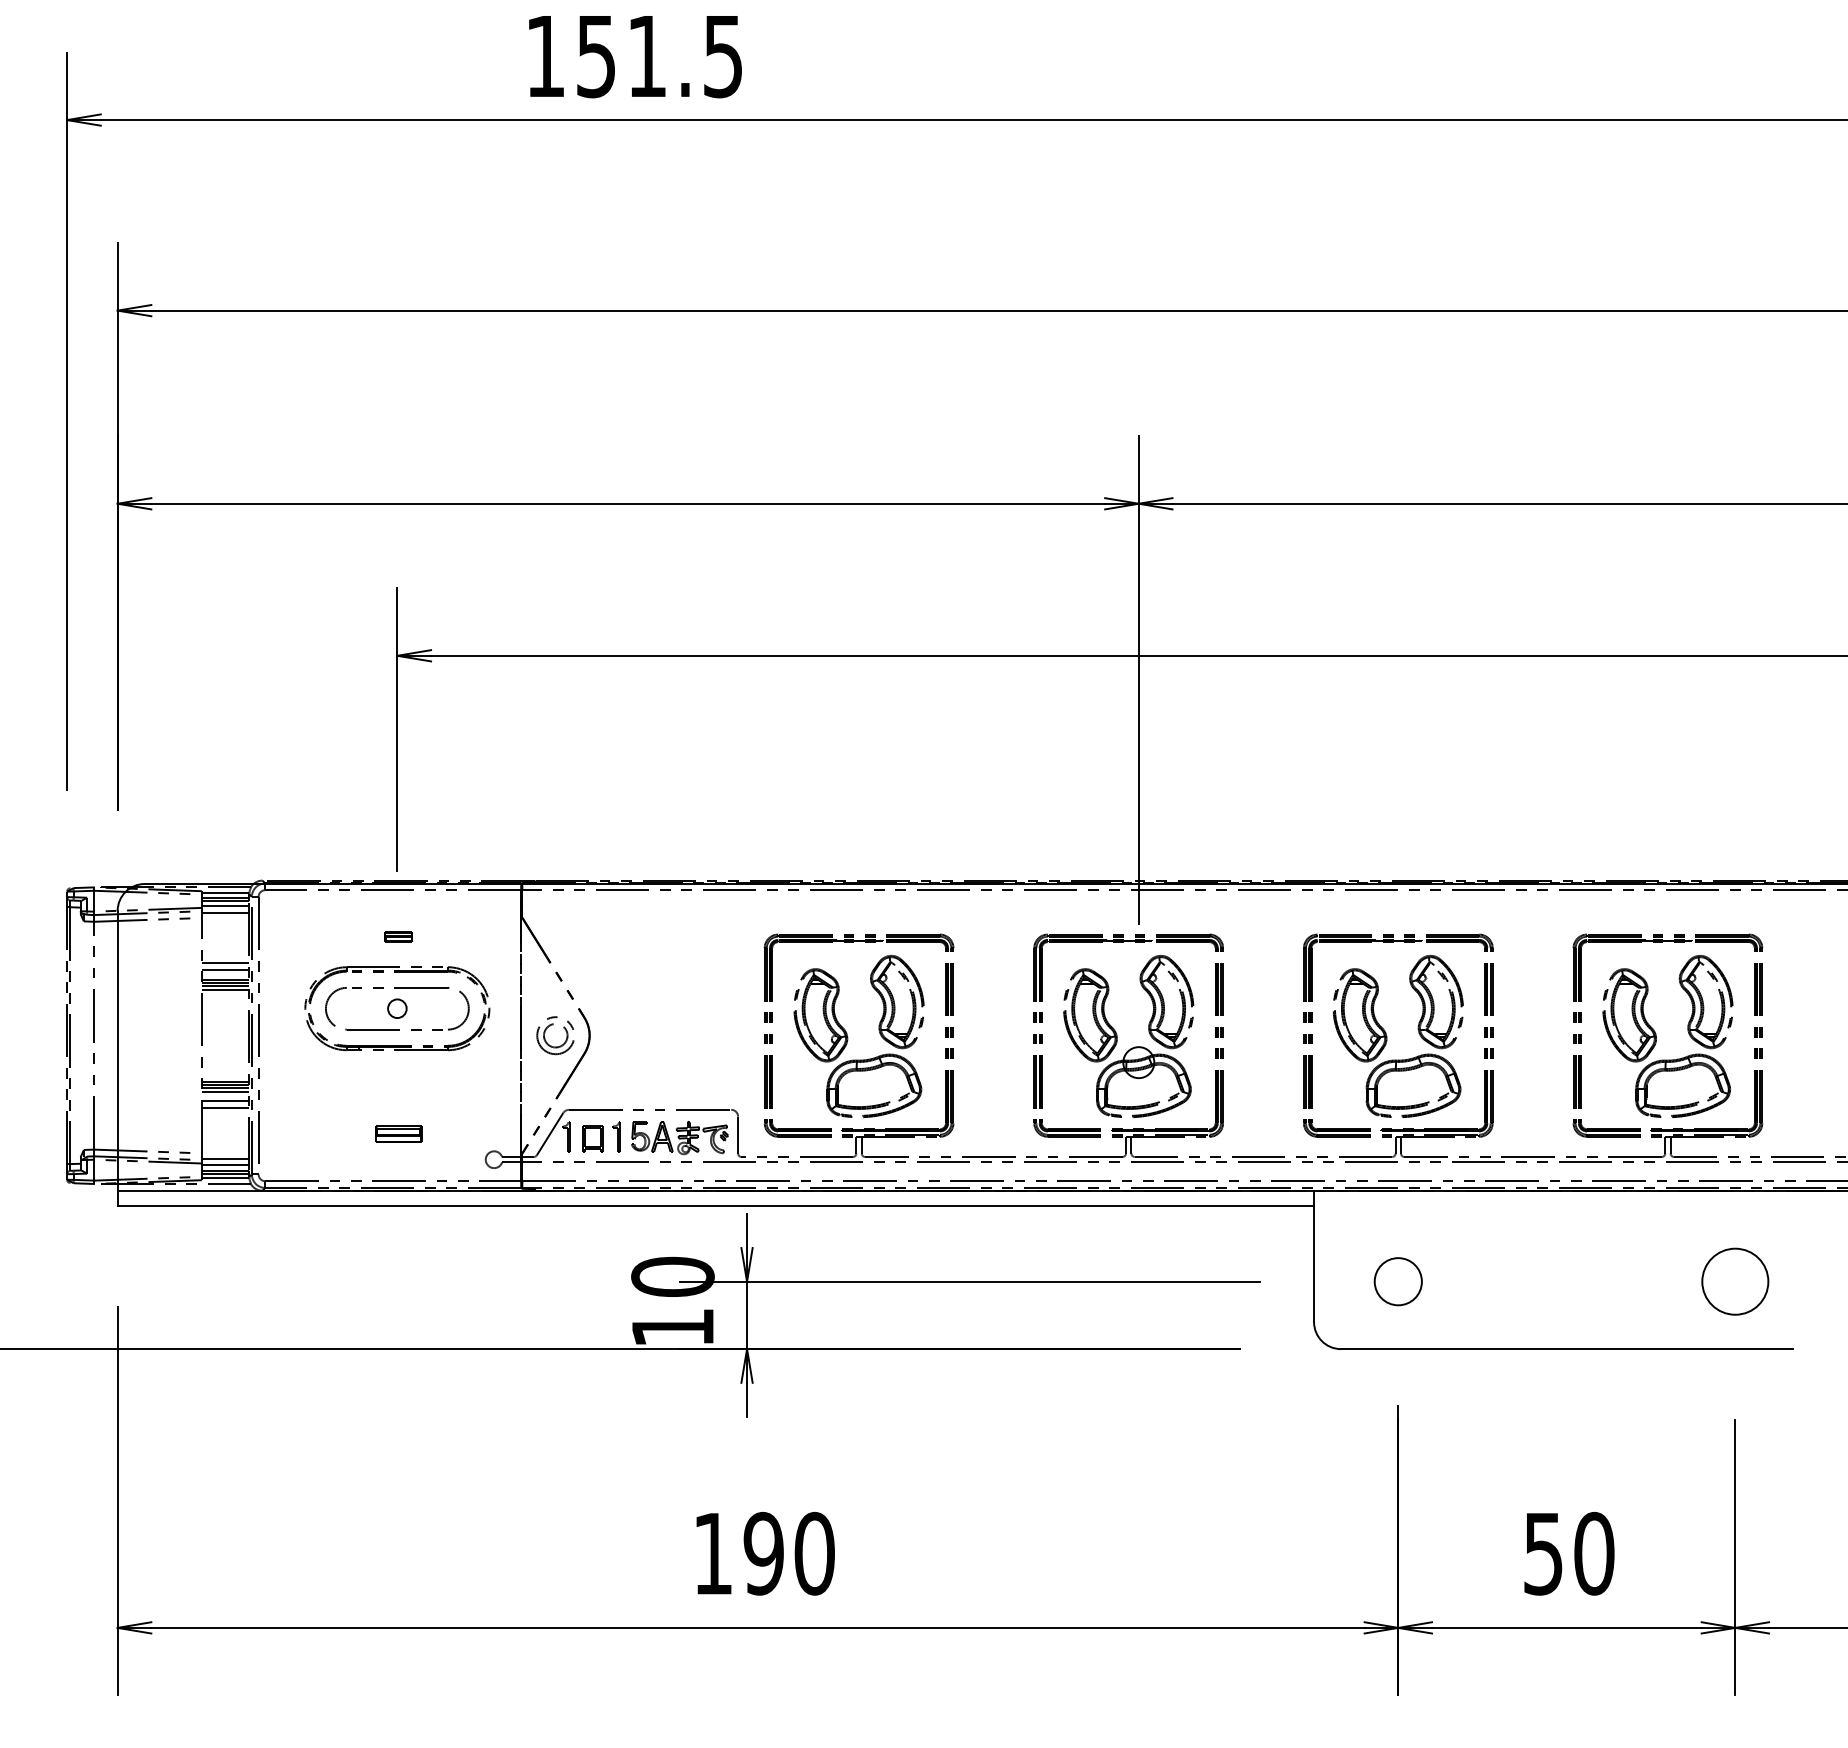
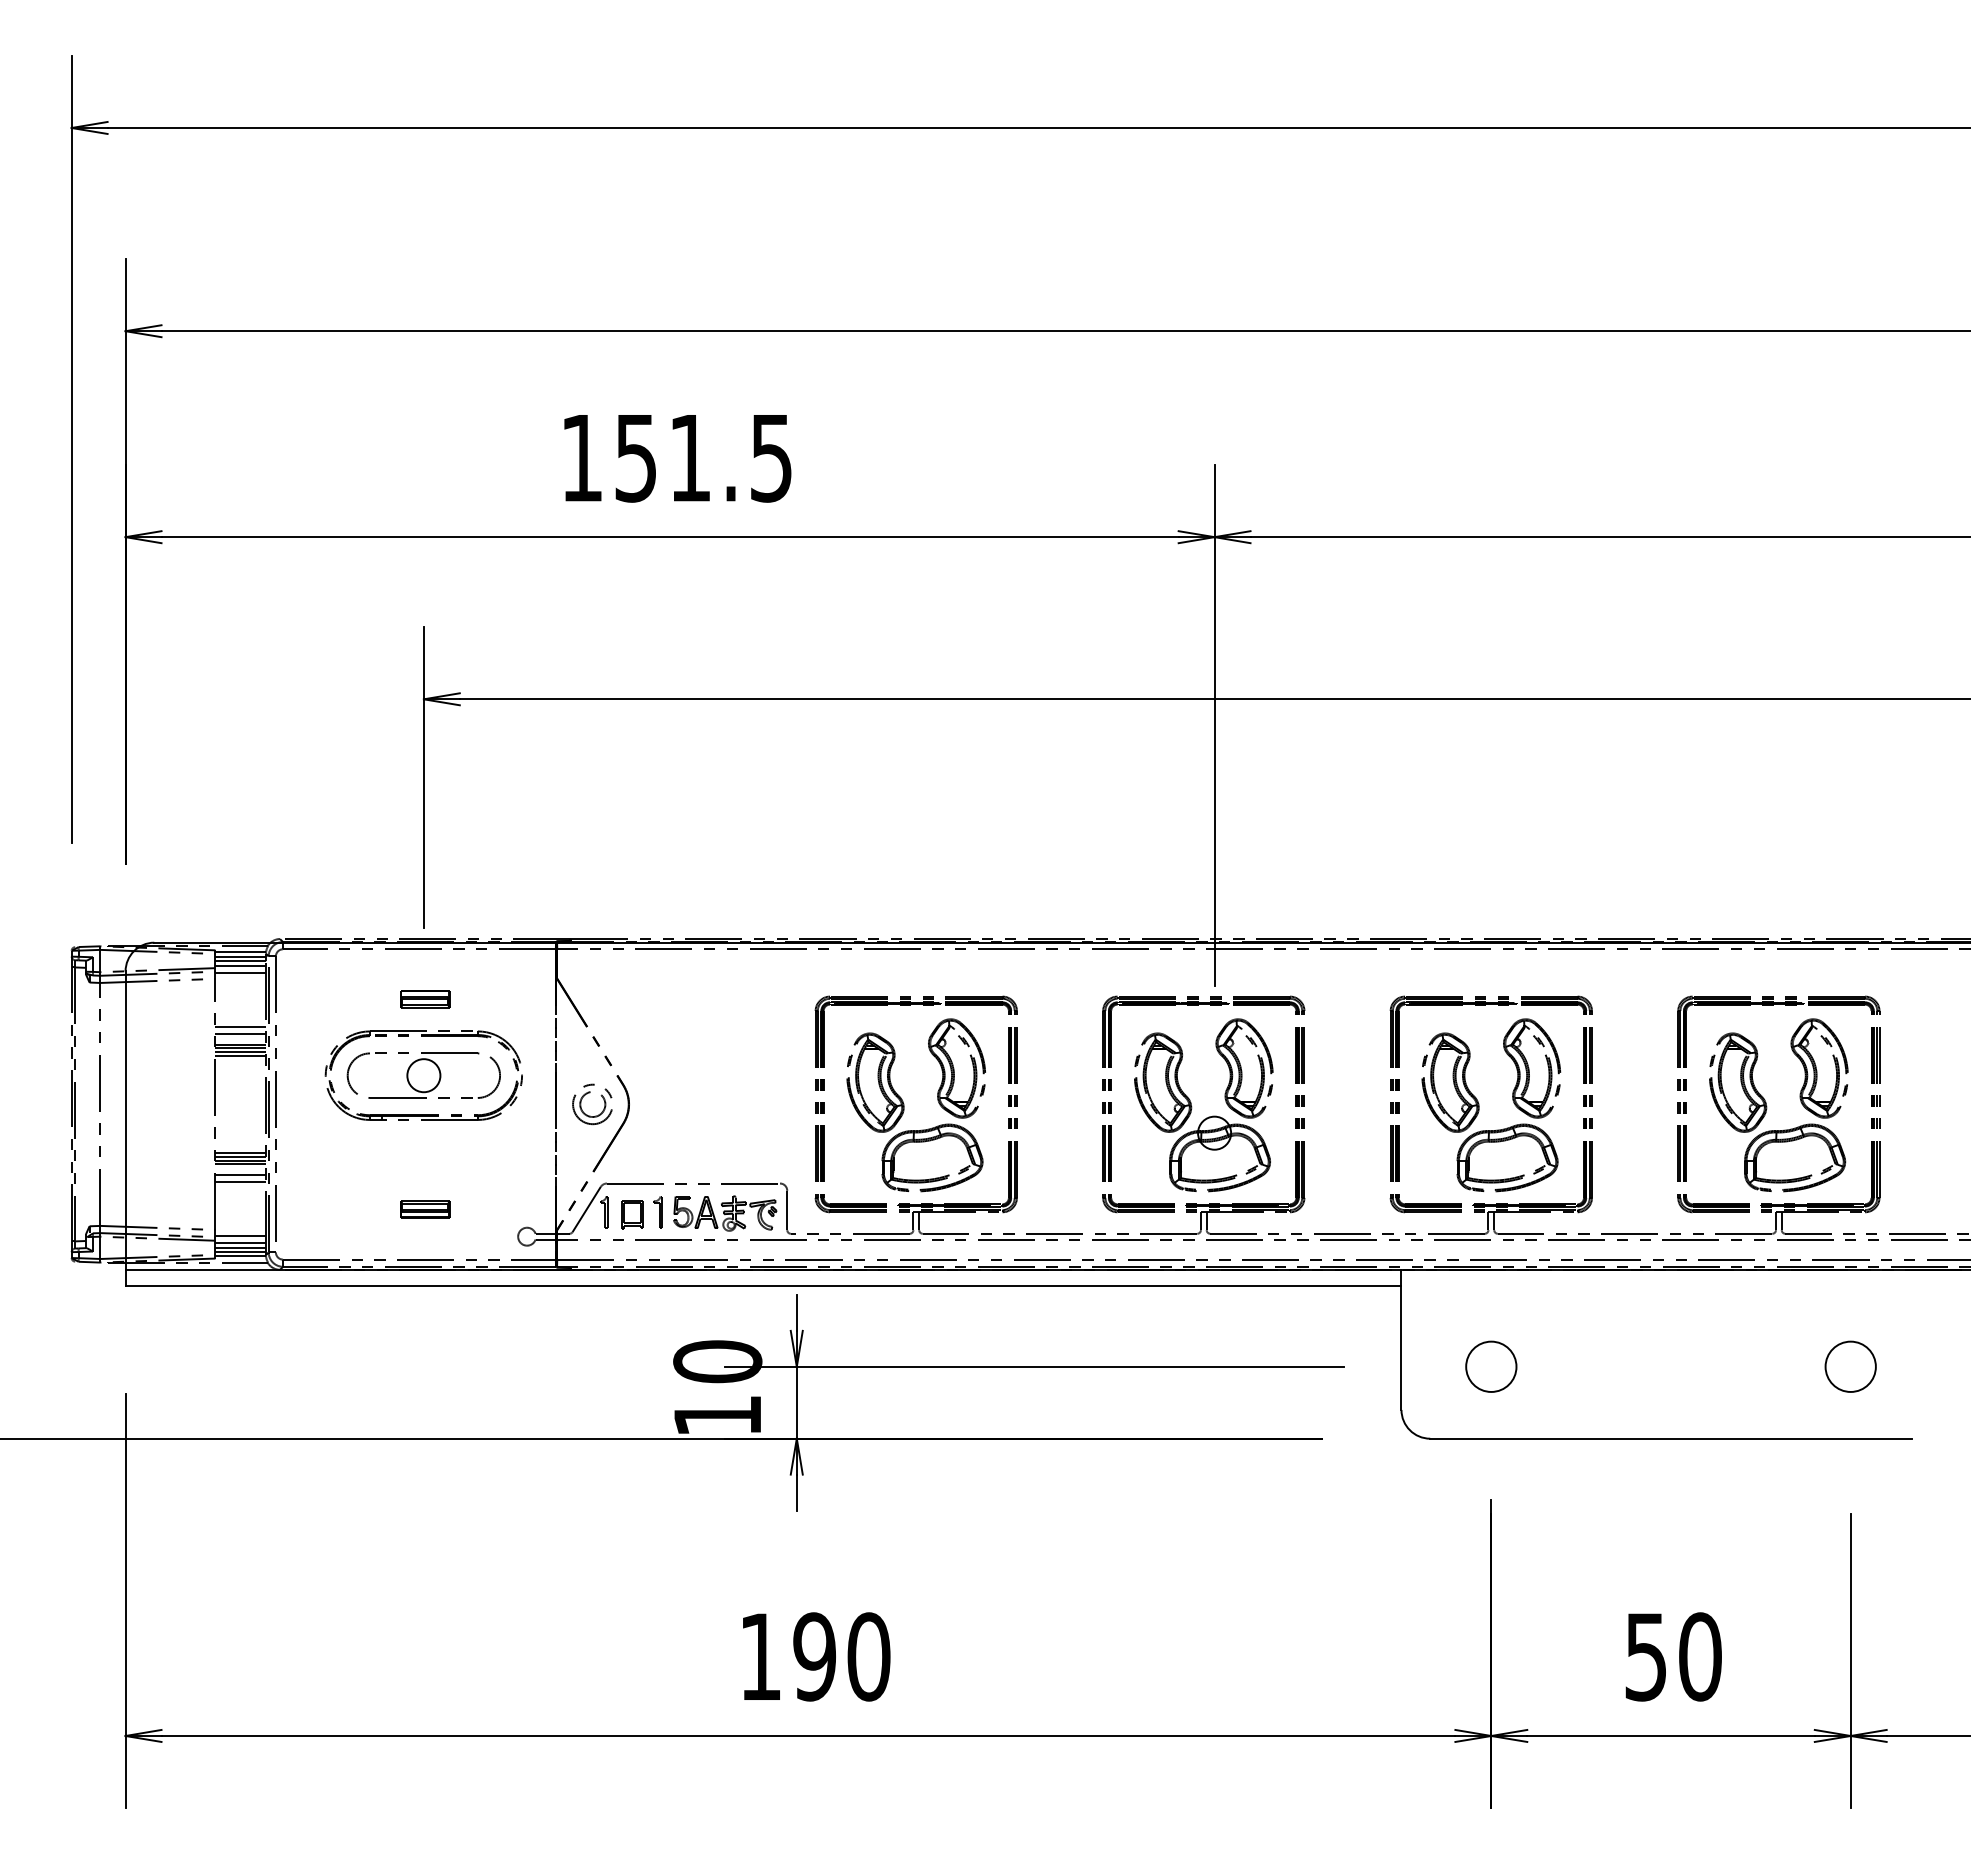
text: (635, 56) -> (677, 458), moved
part: (398, 937) -> (425, 999), size x1.67
circle: (397, 1008) -> (423, 1075), size x1.67
circle: (1735, 1281) -> (1850, 1366), size x0.71

